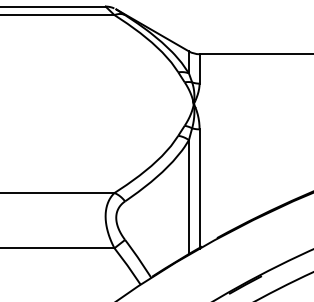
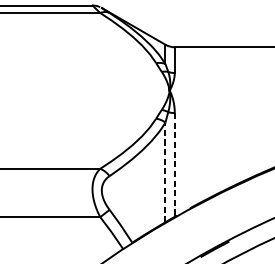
line: (199, 188) -> (174, 164), solid -> dashed
line: (188, 196) -> (165, 171), solid -> dashed

